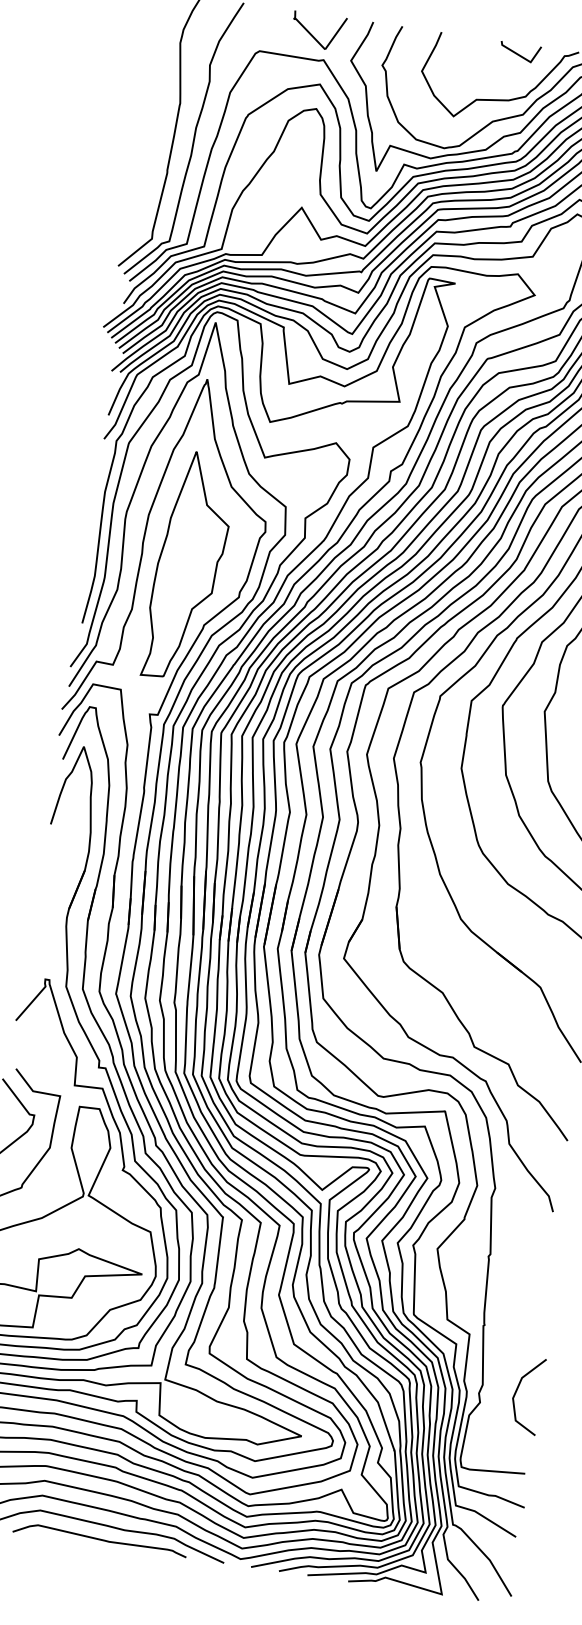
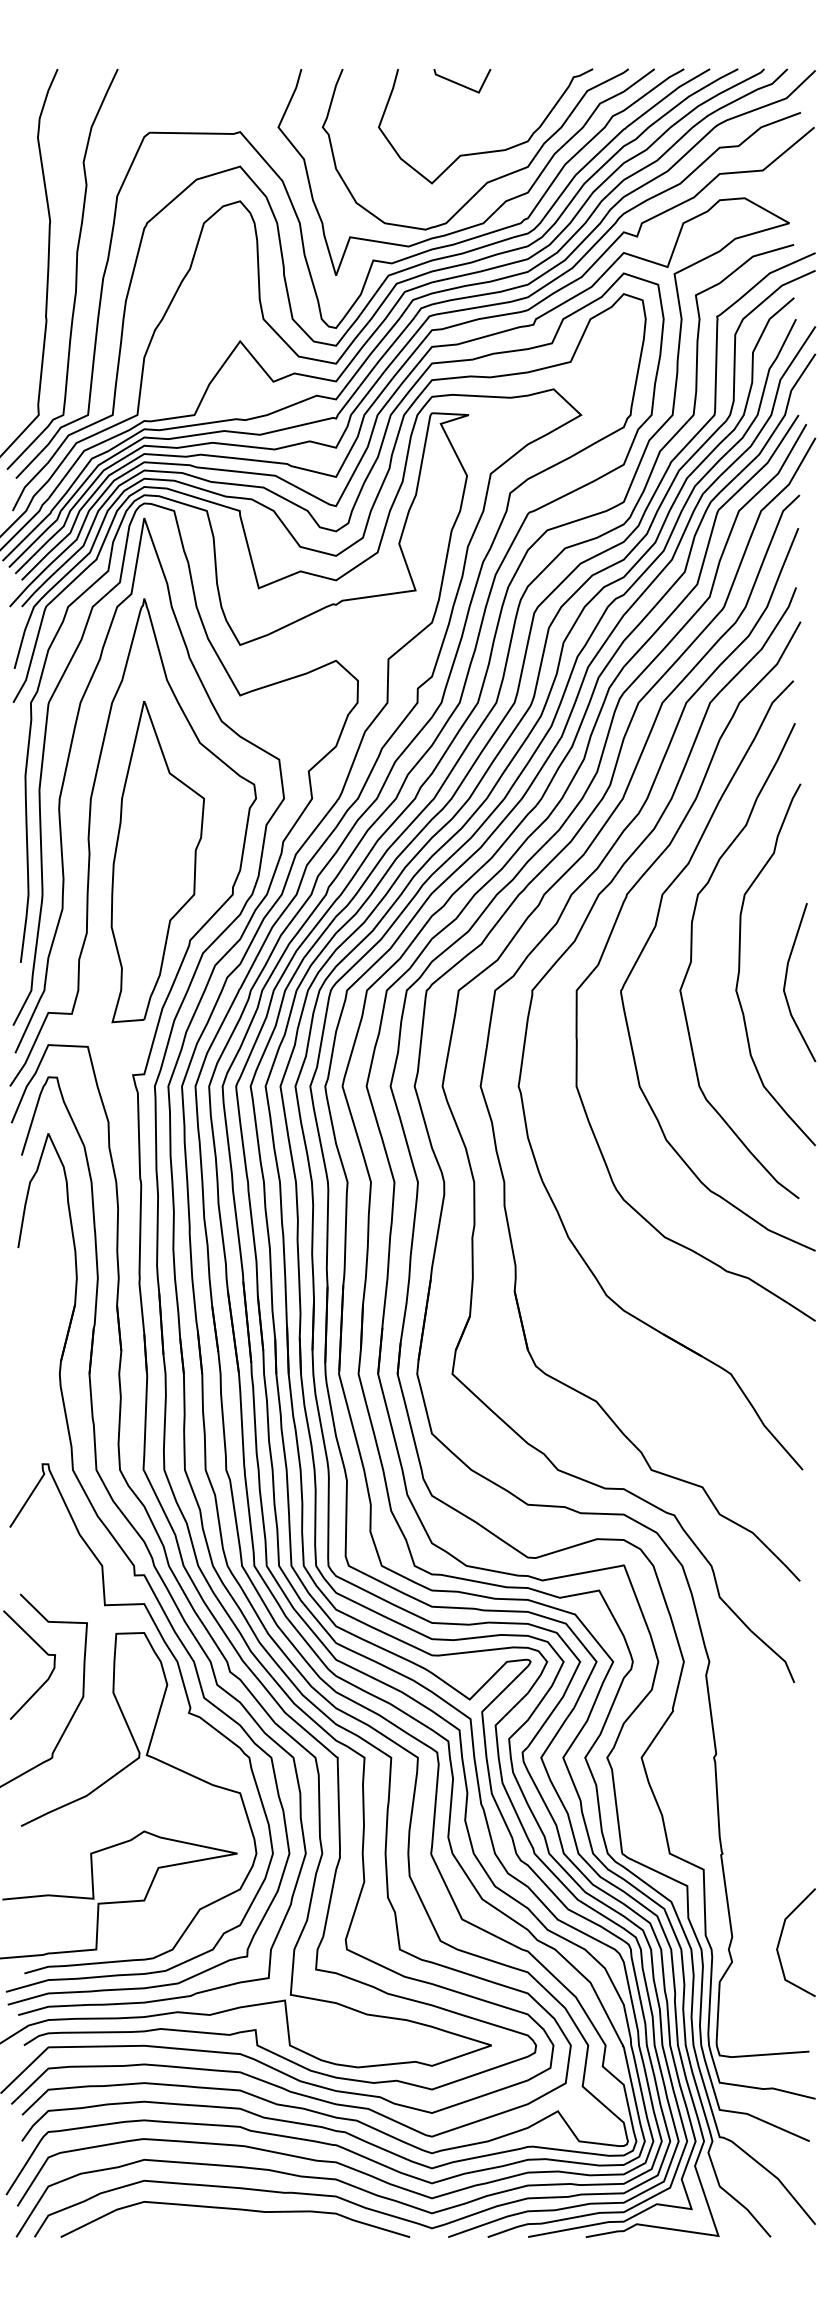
part: (312, 34) -> (219, 99), removed
line: (518, 53) -> (460, 83), moved
curve: (100, 1539) -> (233, 2229), removed

